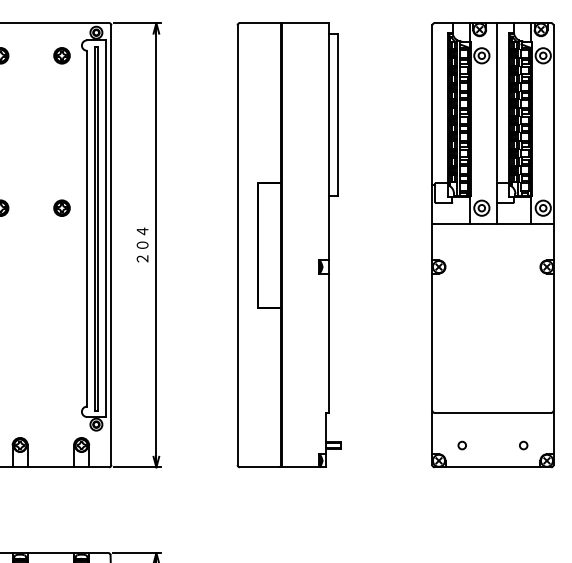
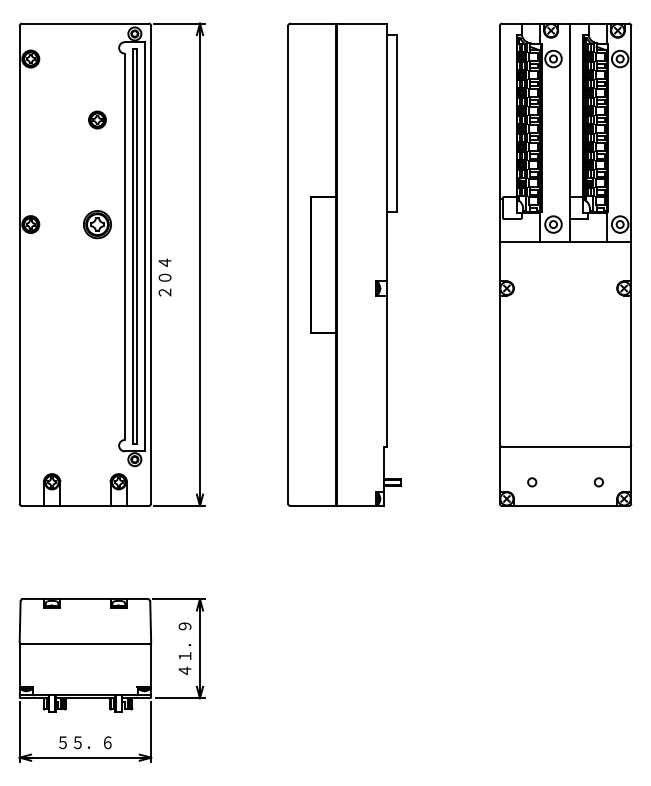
part: (62, 55) -> (97, 119), moved
part: (62, 208) -> (97, 224), size x1.6
text: (142, 244) -> (164, 277), moved

